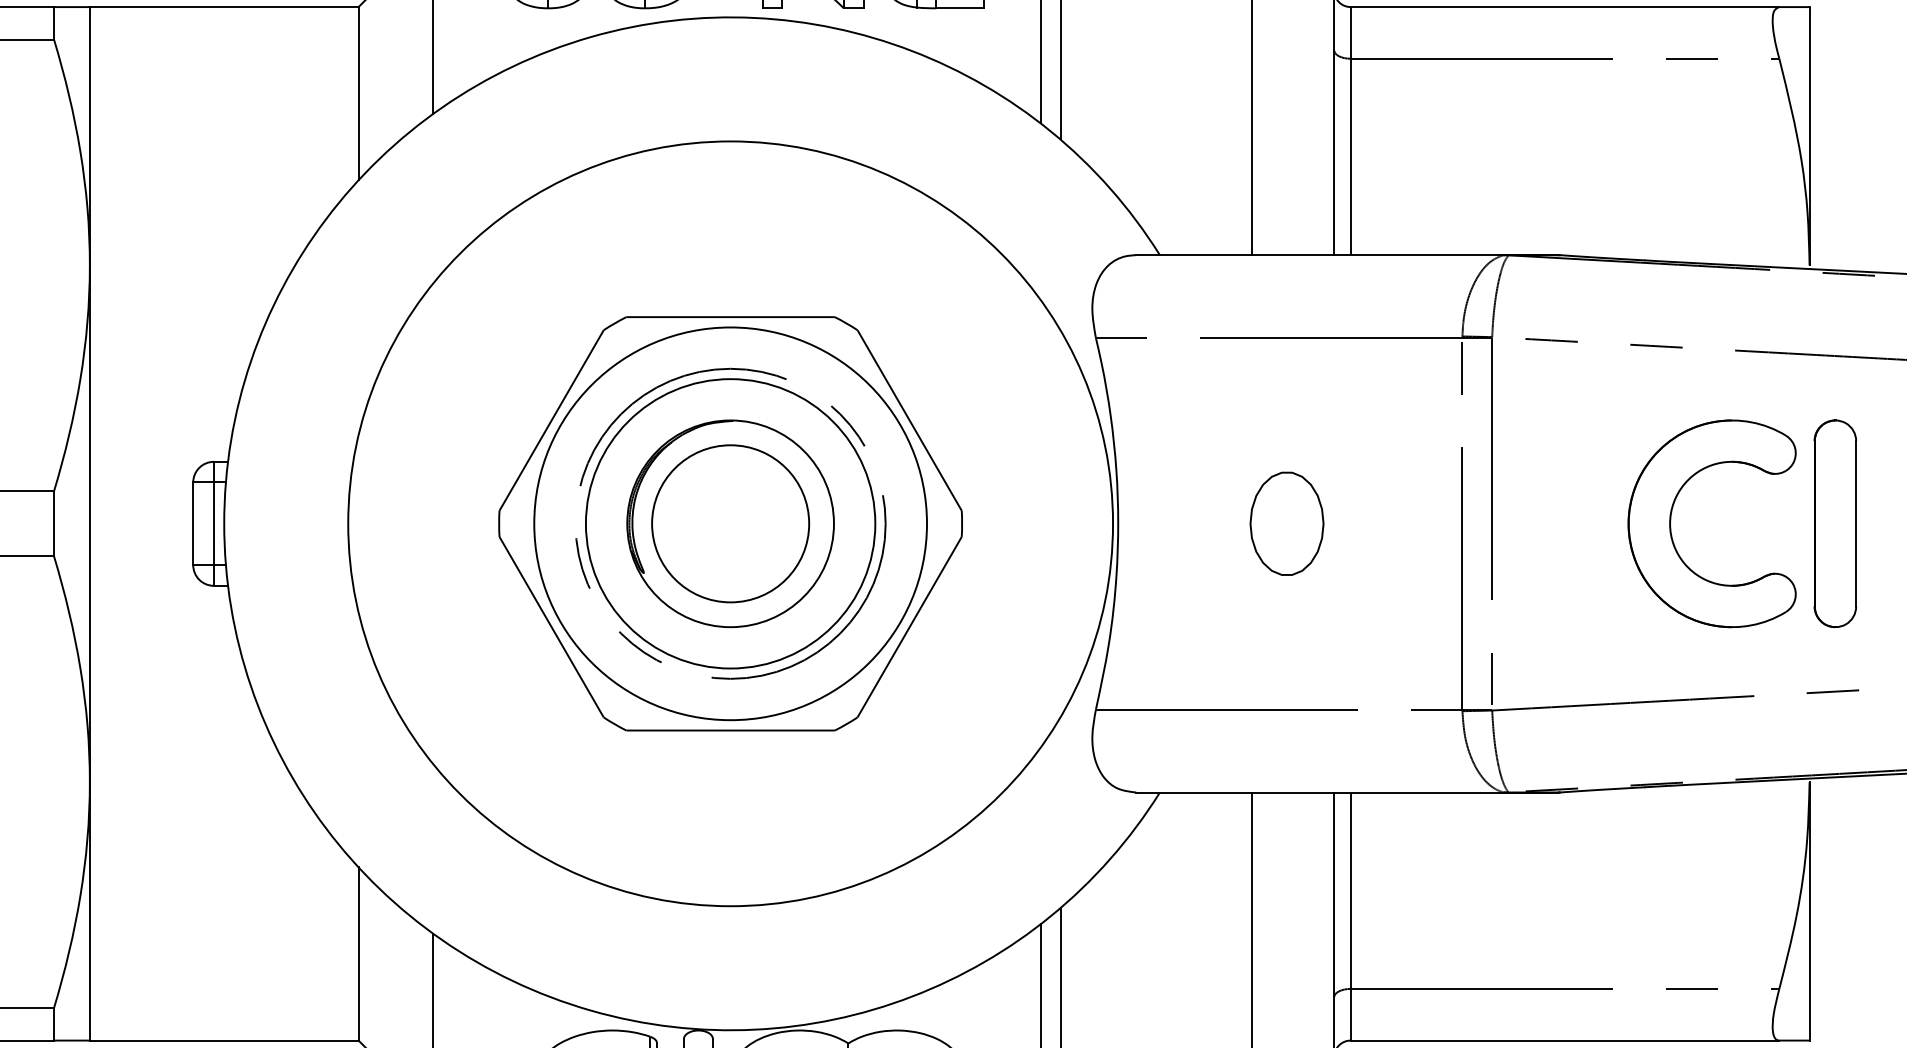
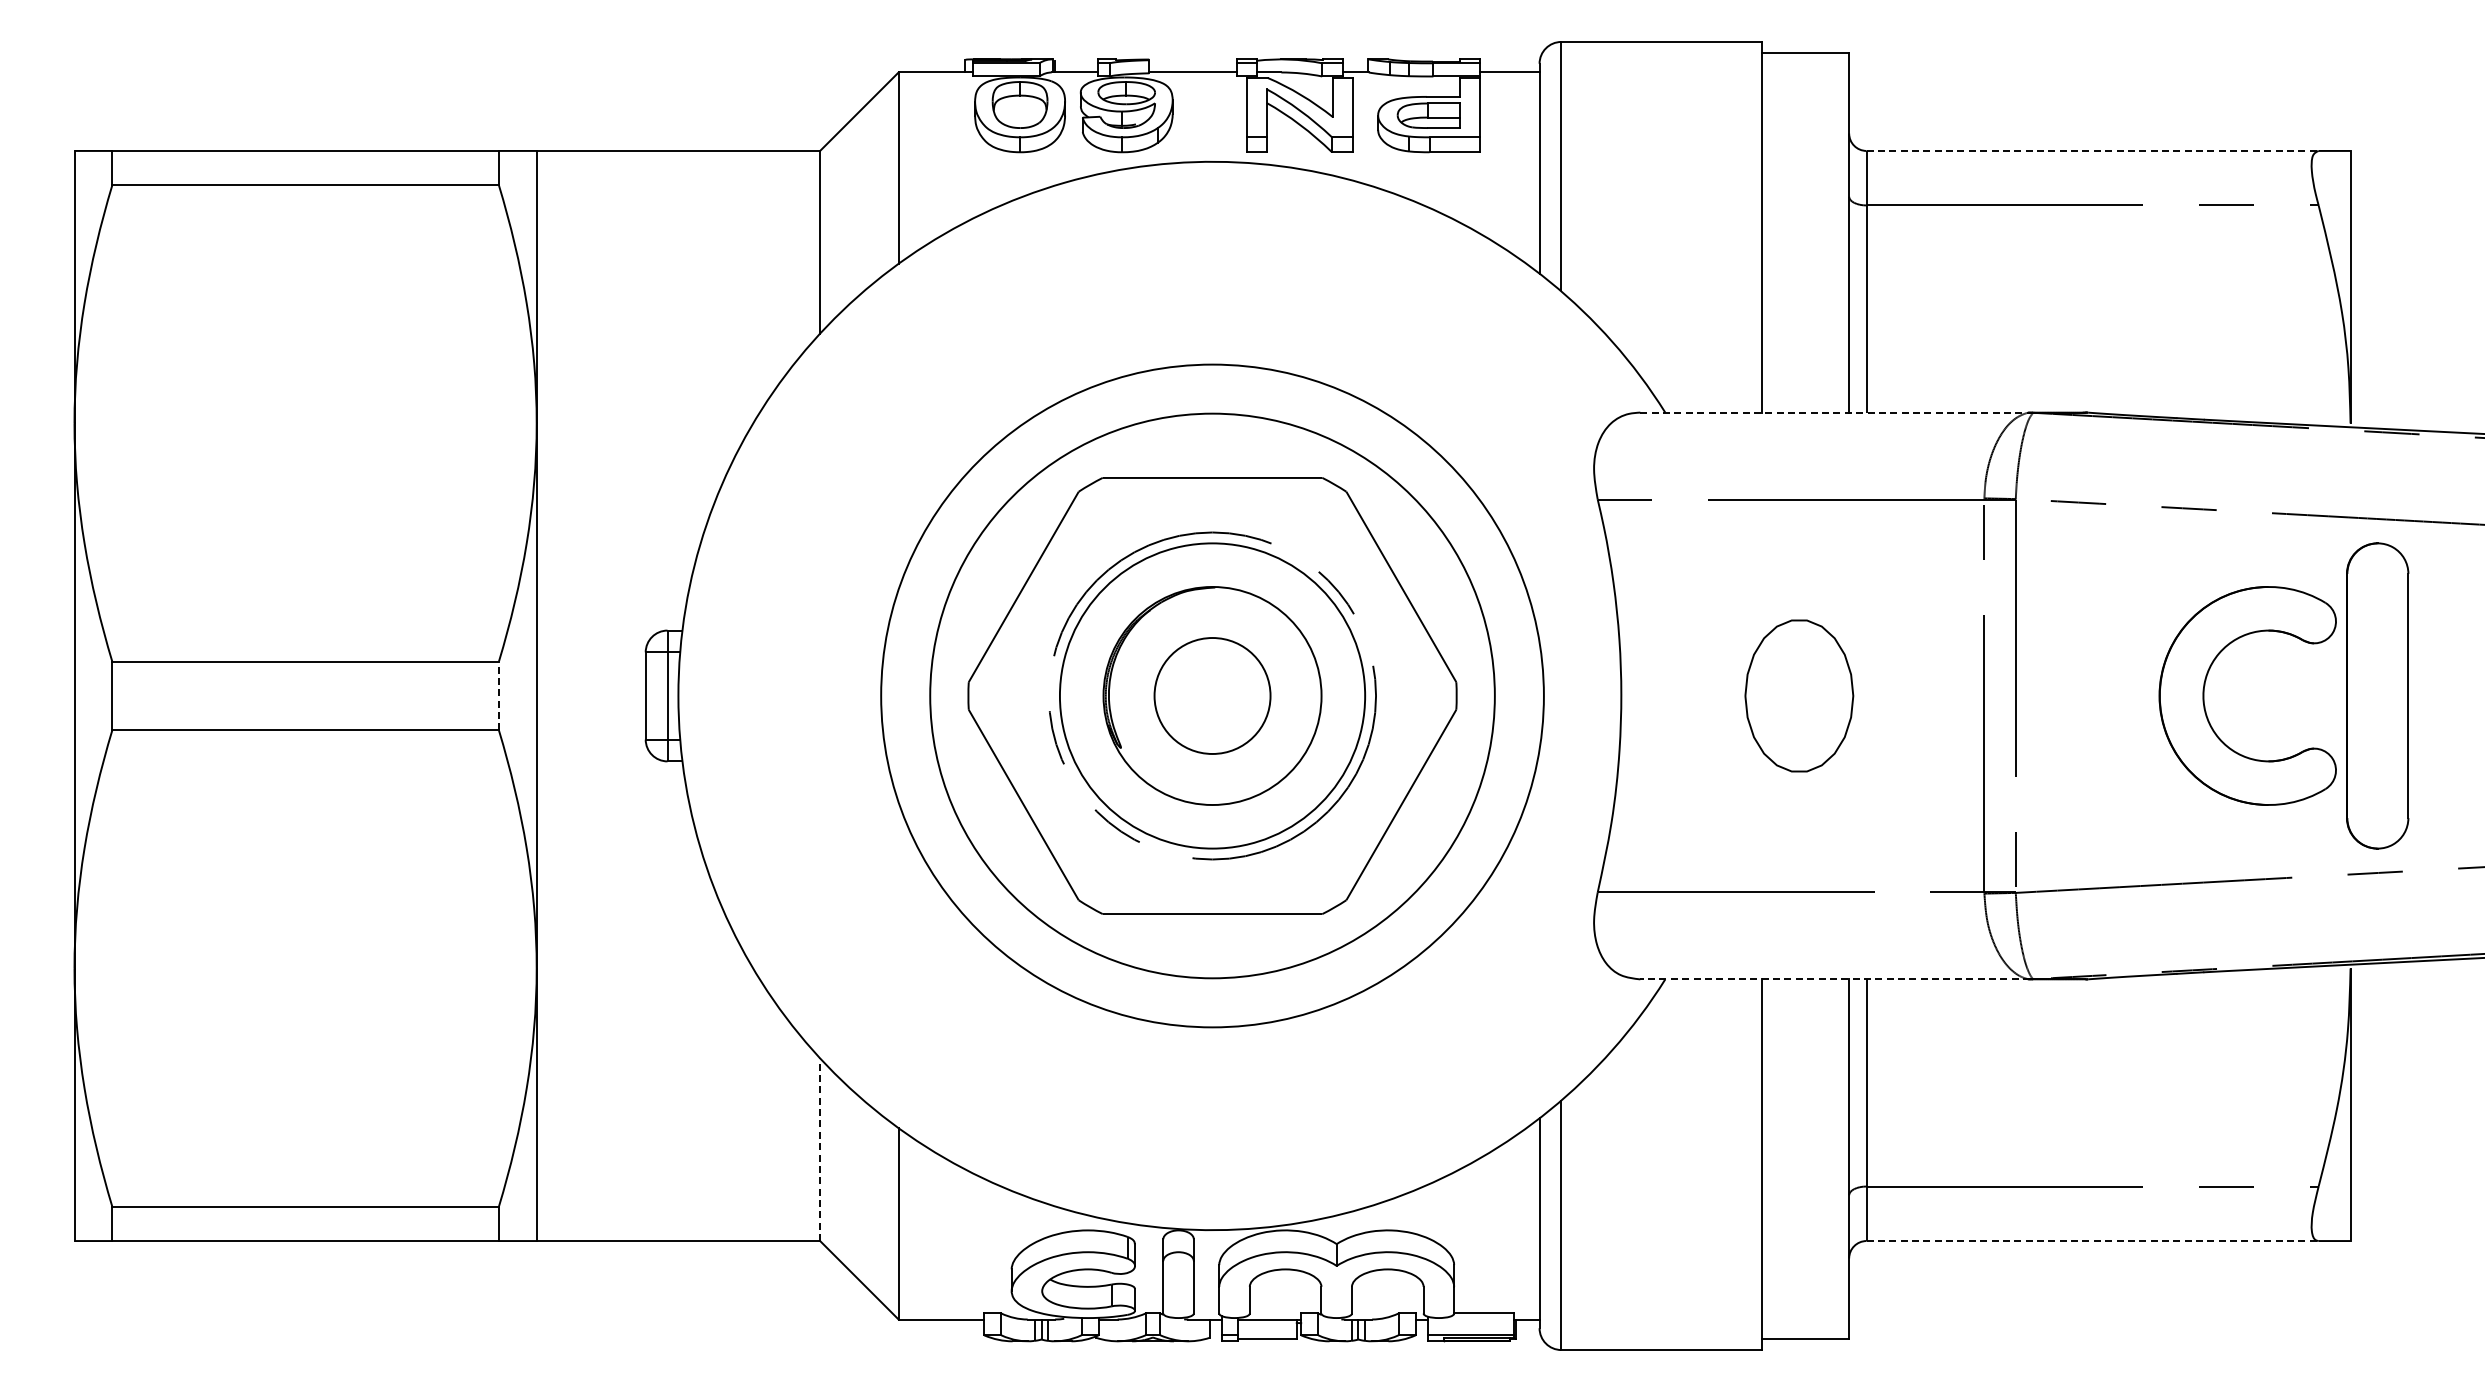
line: (1565, 6) -> (2093, 150), solid -> dashed
line: (1321, 255) -> (1835, 412), solid -> dashed
line: (53, 523) -> (498, 695), solid -> dashed
circle: (730, 523) -> (1212, 695), size x0.7
circle: (730, 523) -> (1212, 695), size x0.7
circle: (730, 523) -> (1212, 695), size x1.6
part: (1287, 523) -> (1799, 695), size x1.4
part: (1835, 523) -> (2377, 695), size x1.4
line: (1321, 792) -> (1835, 979), solid -> dashed
line: (358, 953) -> (820, 1149), solid -> dashed
line: (1565, 1041) -> (2093, 1241), solid -> dashed

